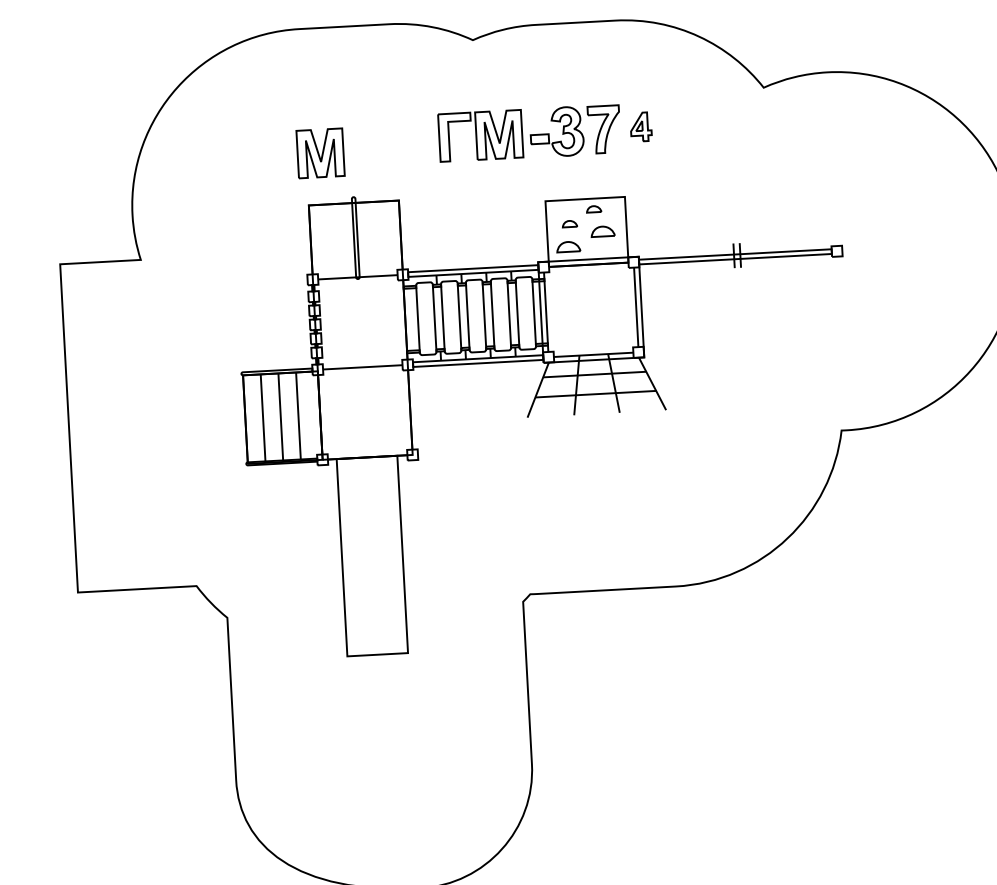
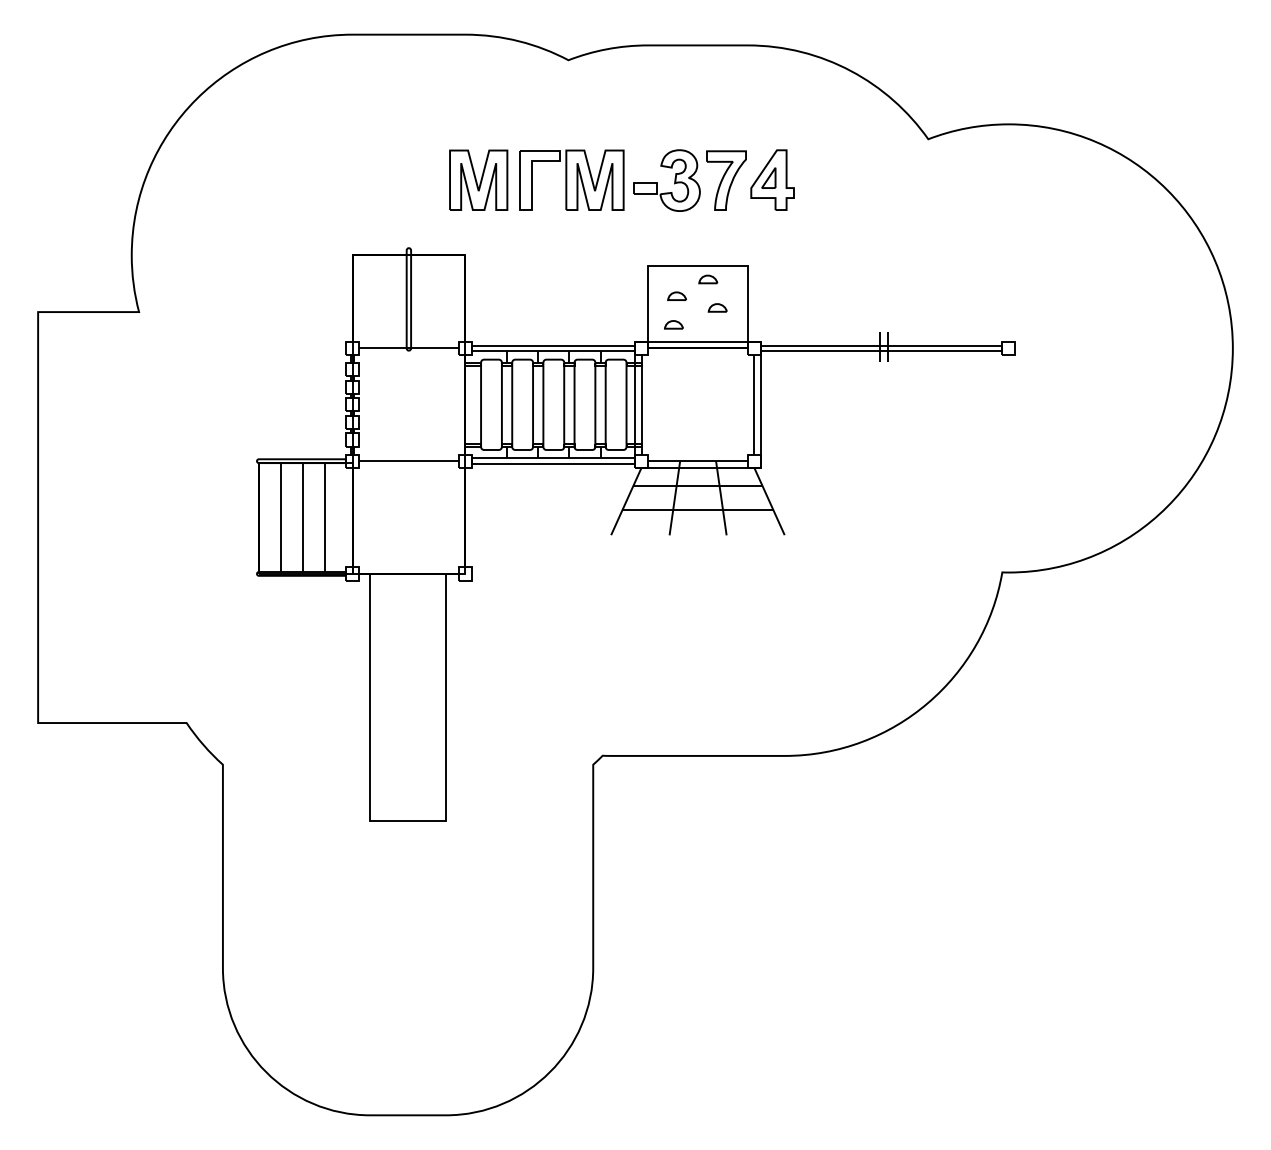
part: (641, 126) -> (772, 179), size x1.67
part: (320, 152) -> (478, 179), moved
part: (602, 231) -> (717, 307), size x0.62
part: (568, 246) -> (673, 324), size x0.62

